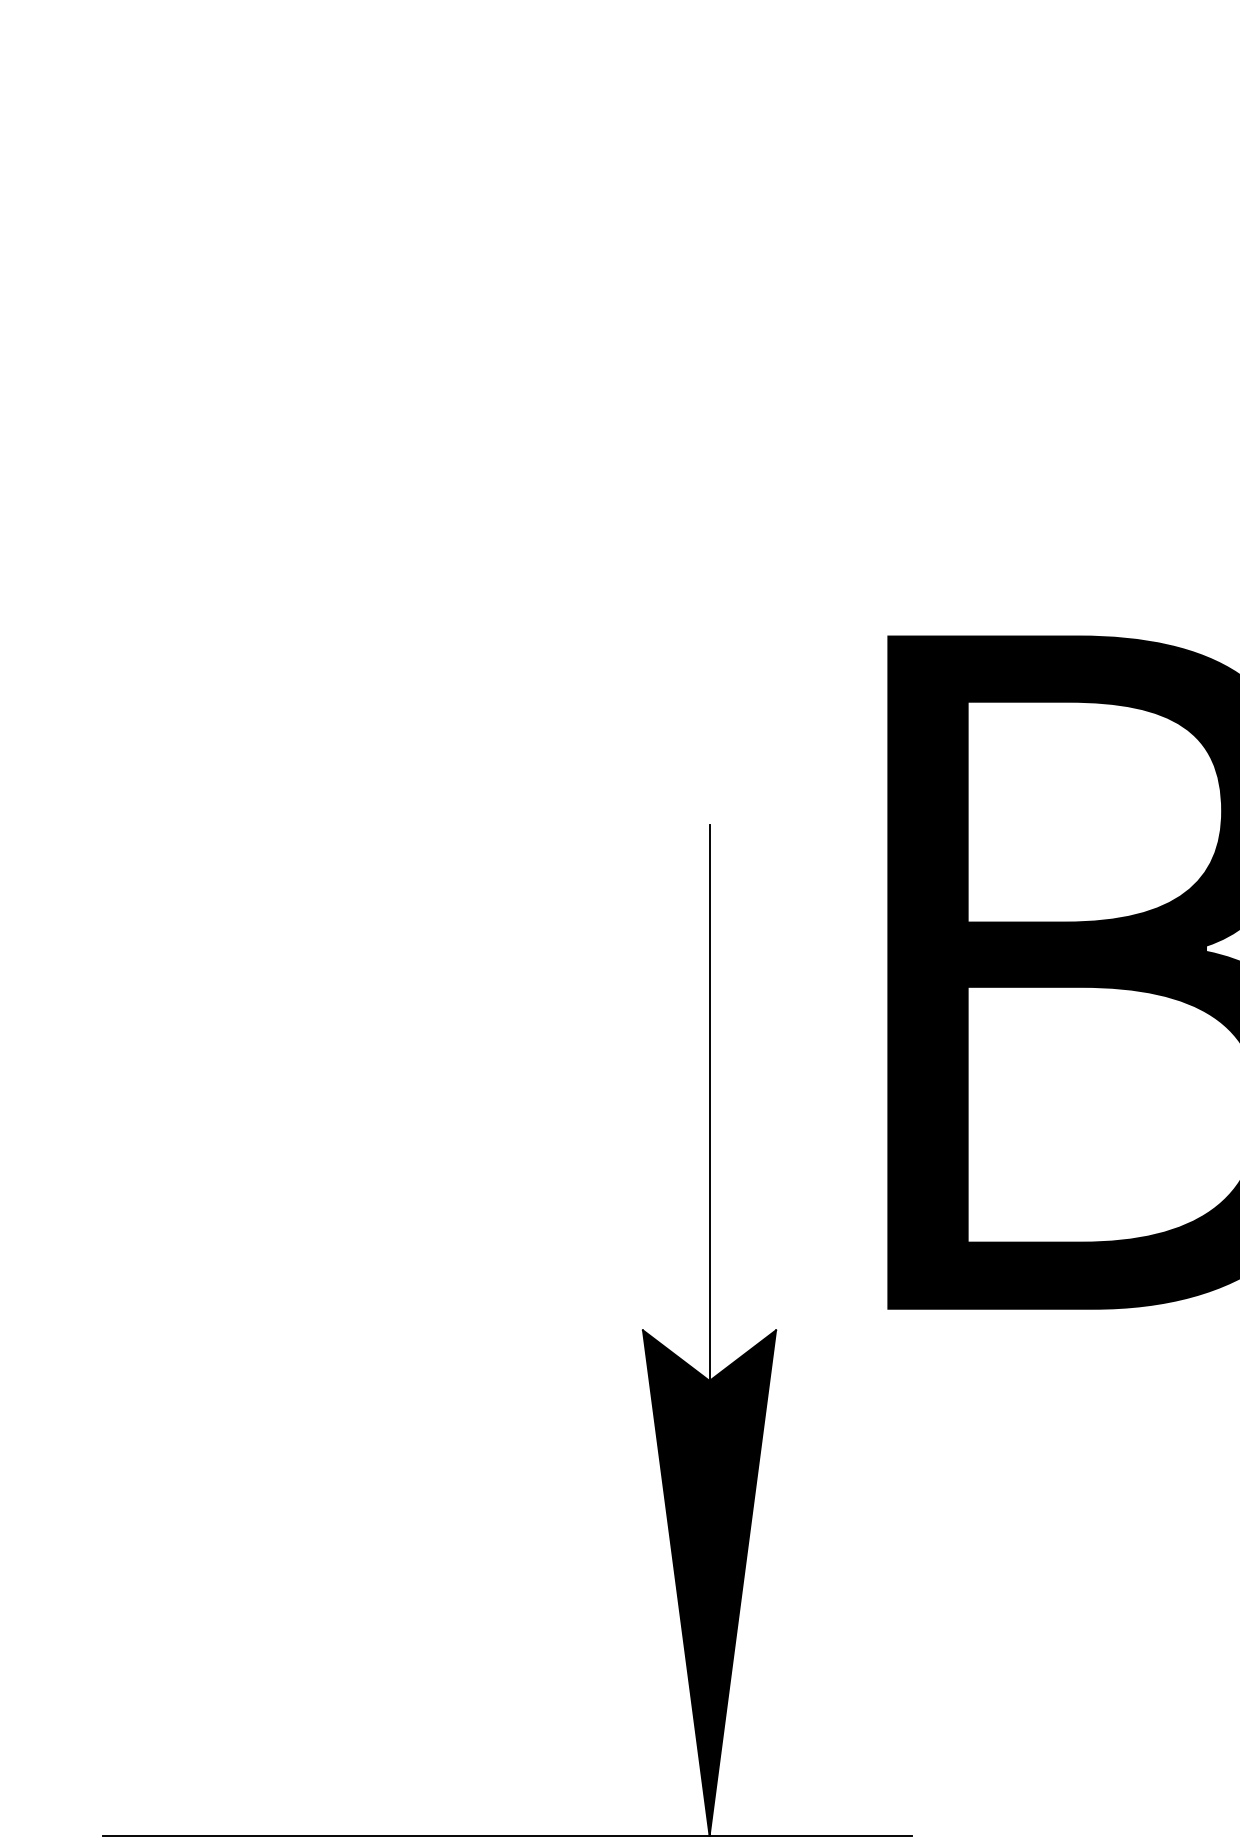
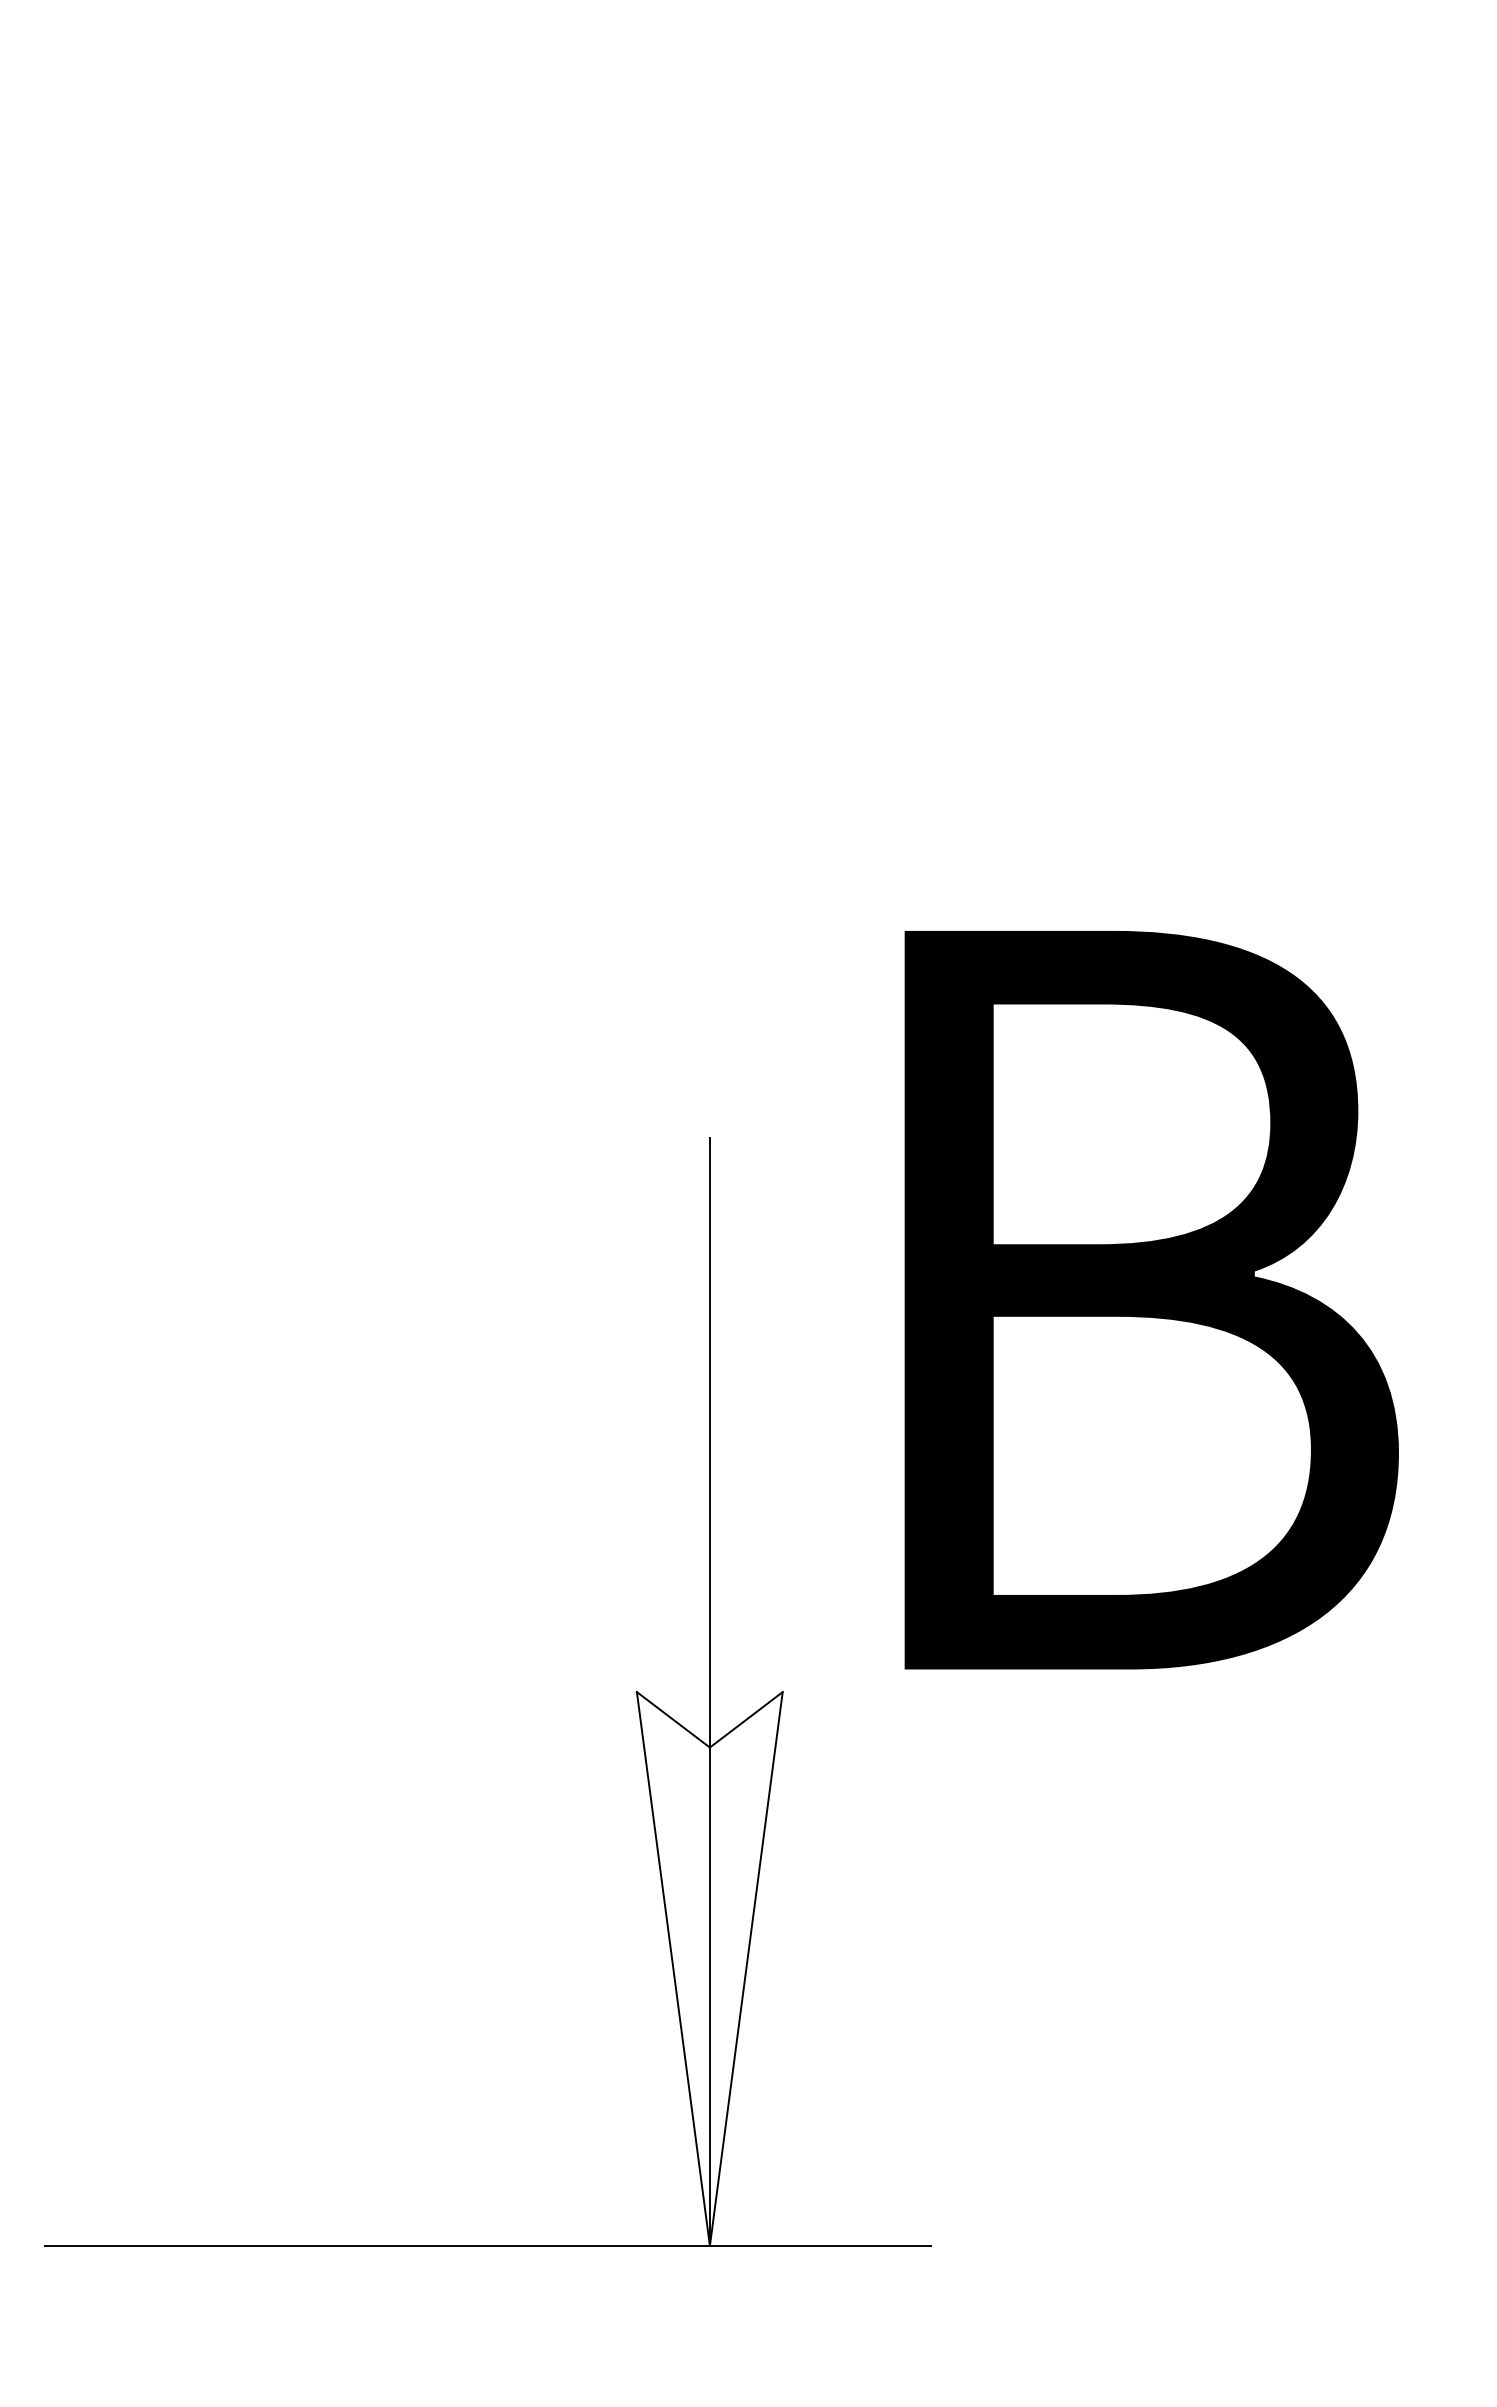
fill: (709, 1583) -> (709, 1969), removed

